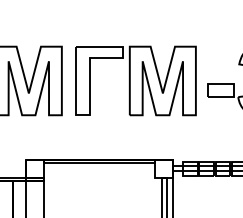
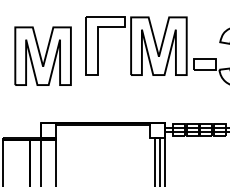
part: (136, 80) -> (136, 45), moved

